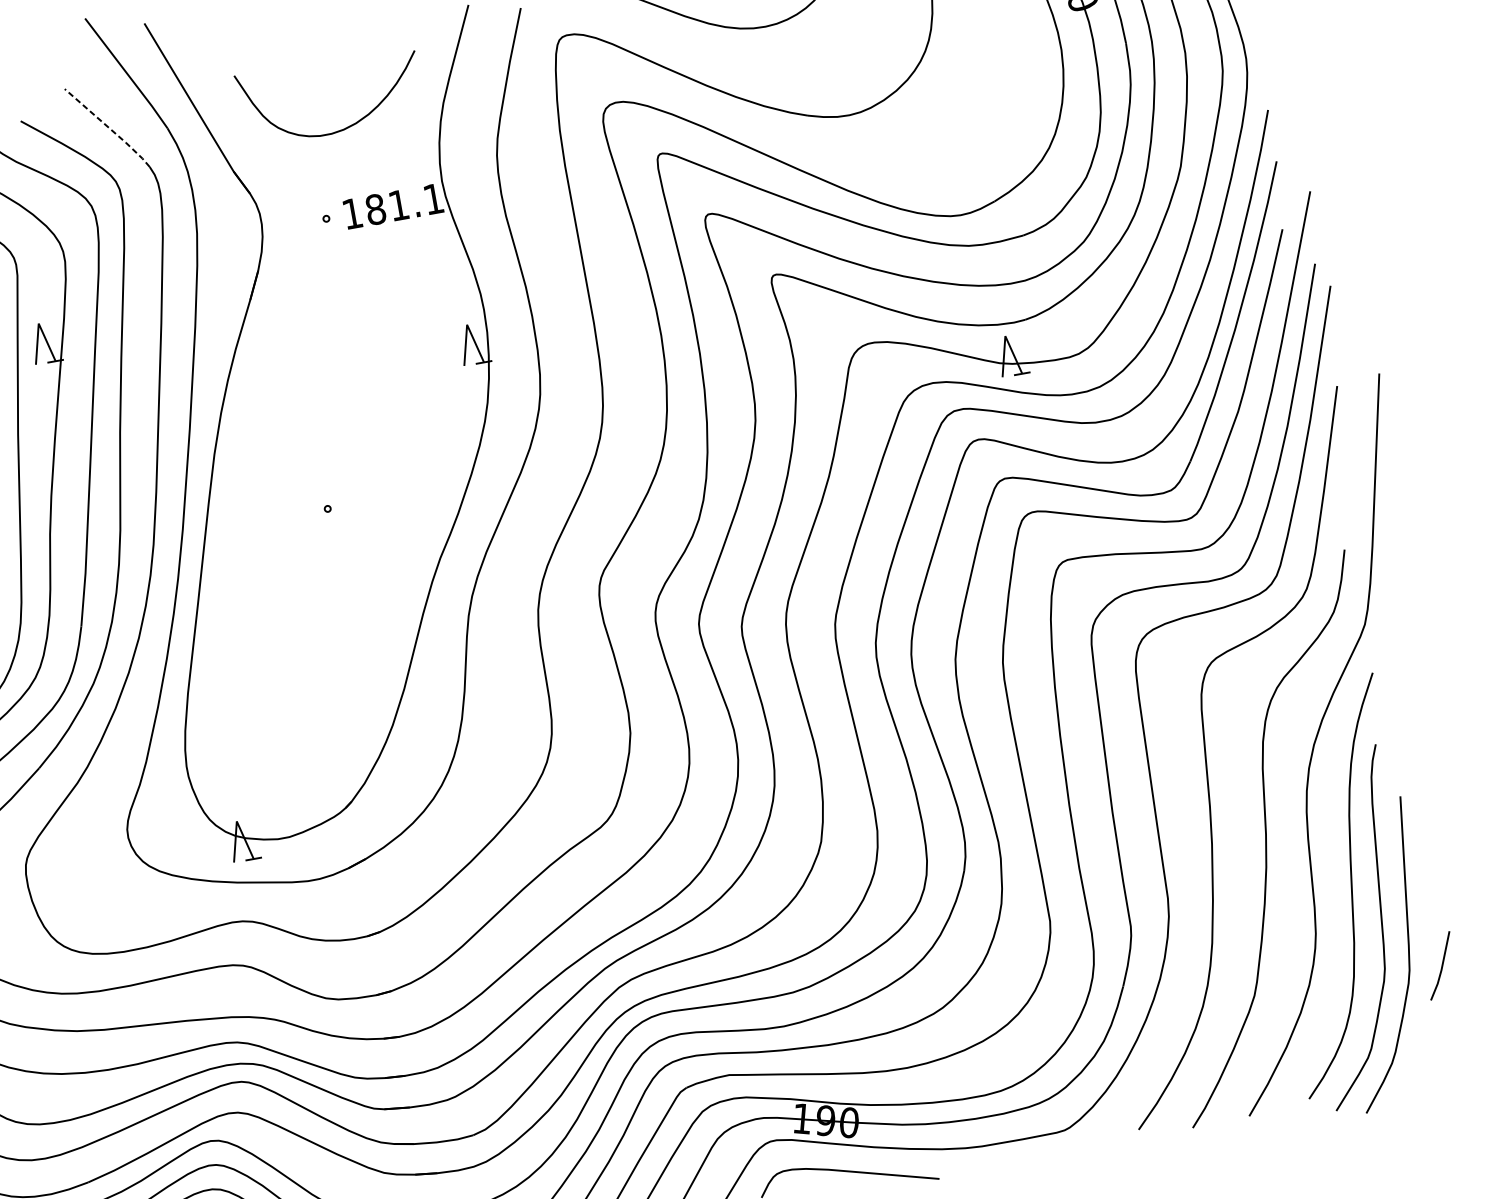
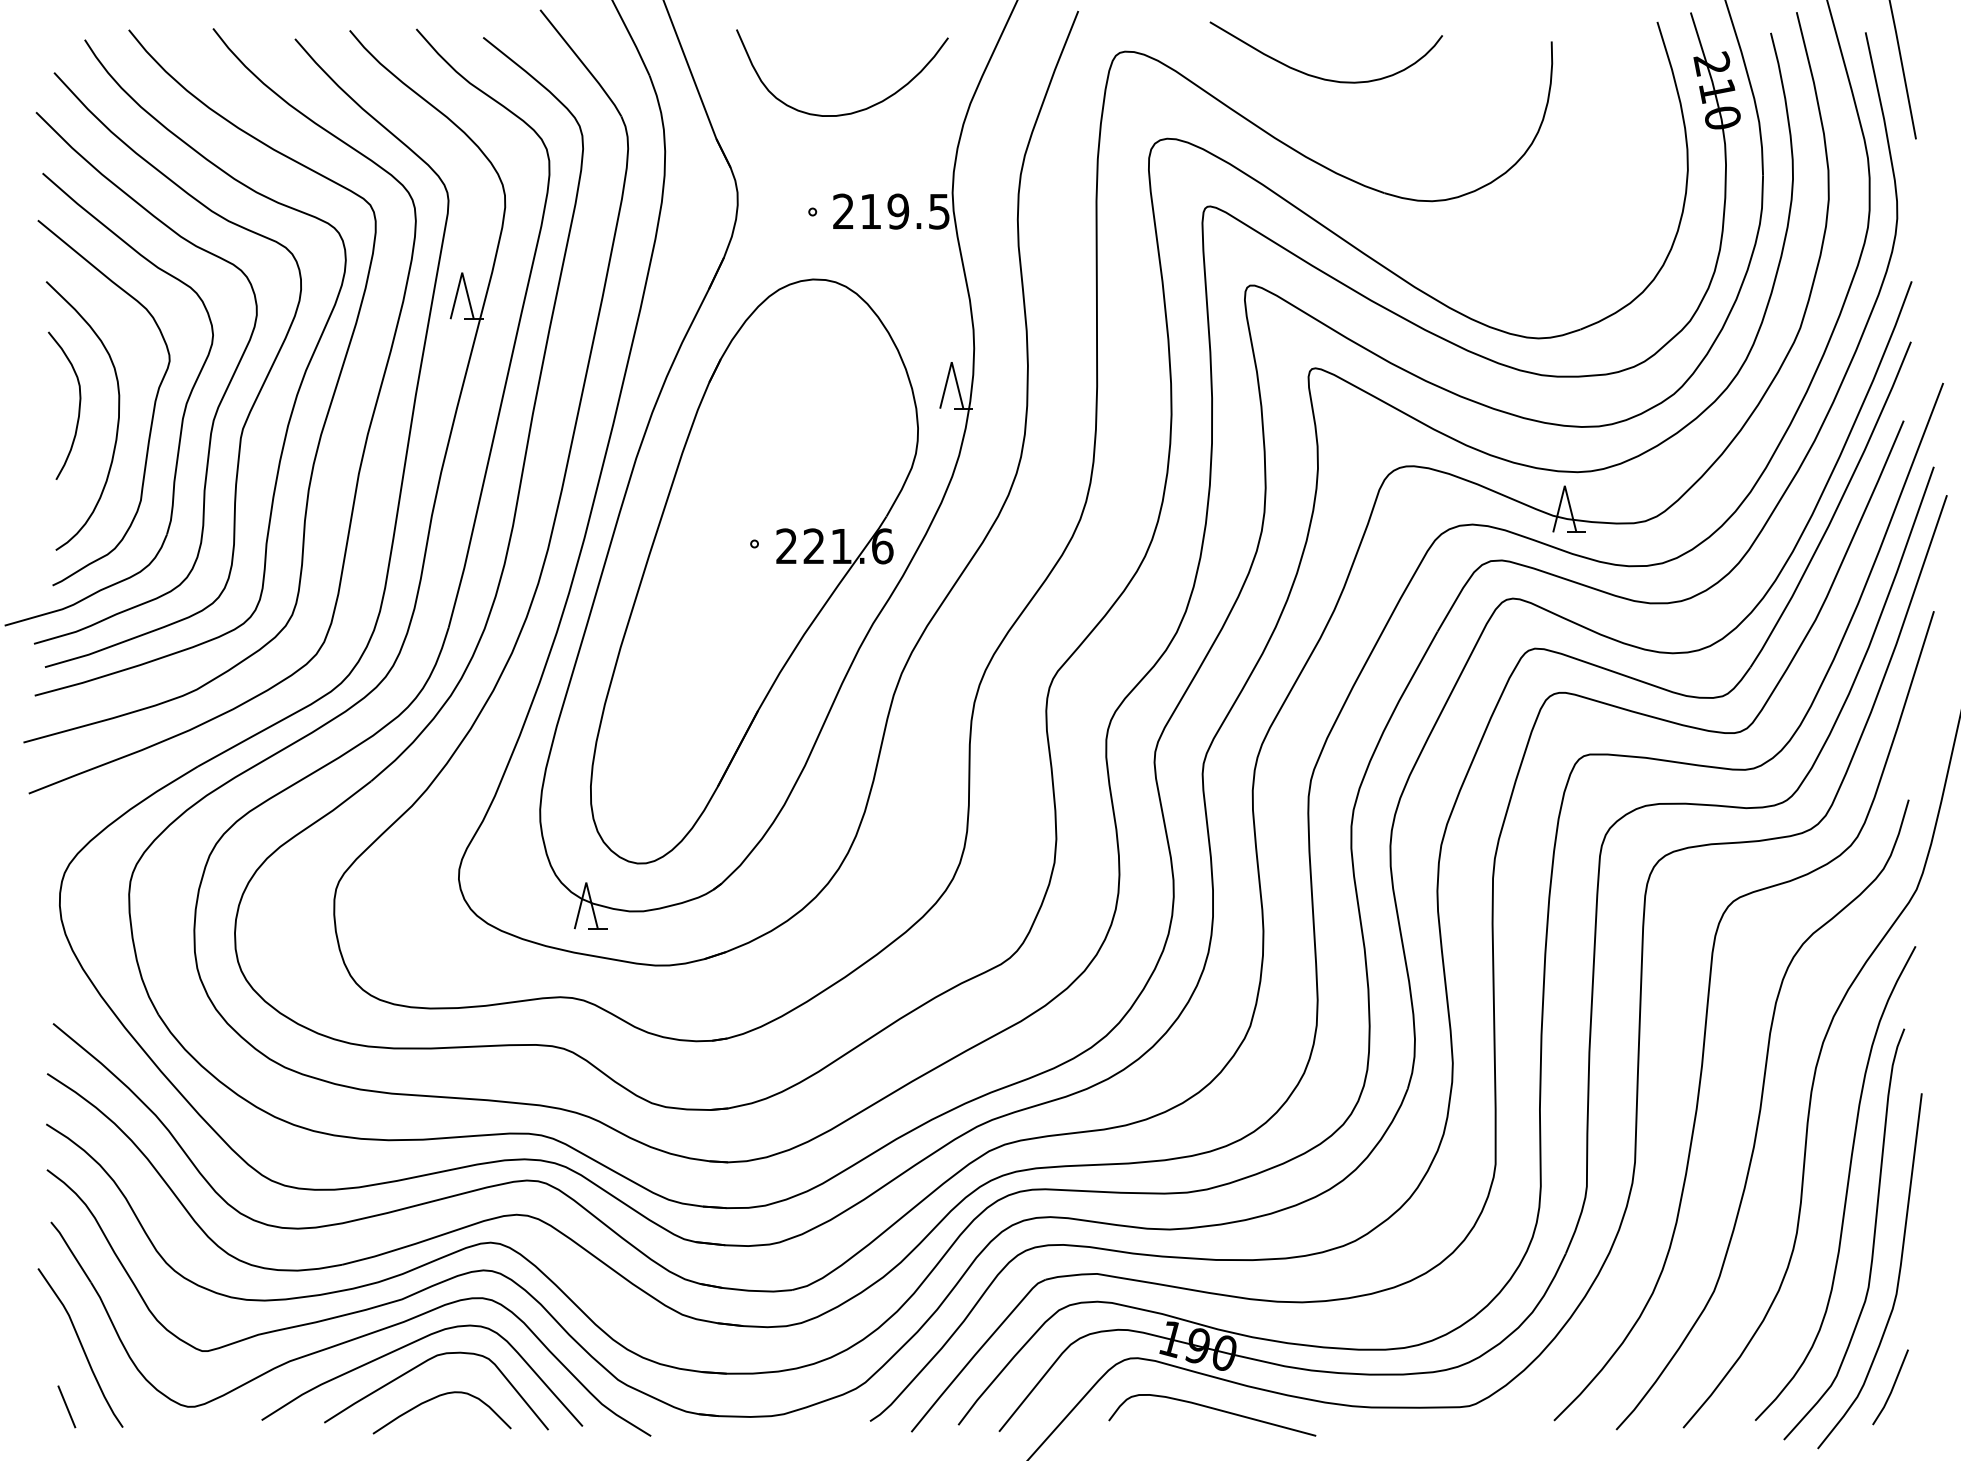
line: (108, 127) -> (582, 62), dashed -> solid
text: (393, 206) -> (891, 211), 181.1 -> 219.5
part: (331, 532) -> (754, 571), added
line: (1441, 966) -> (1891, 1388), moved

